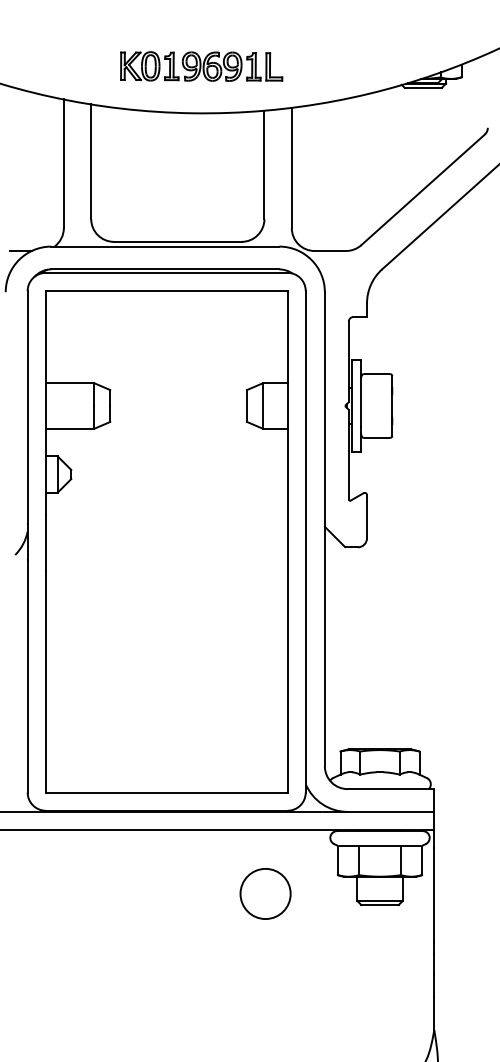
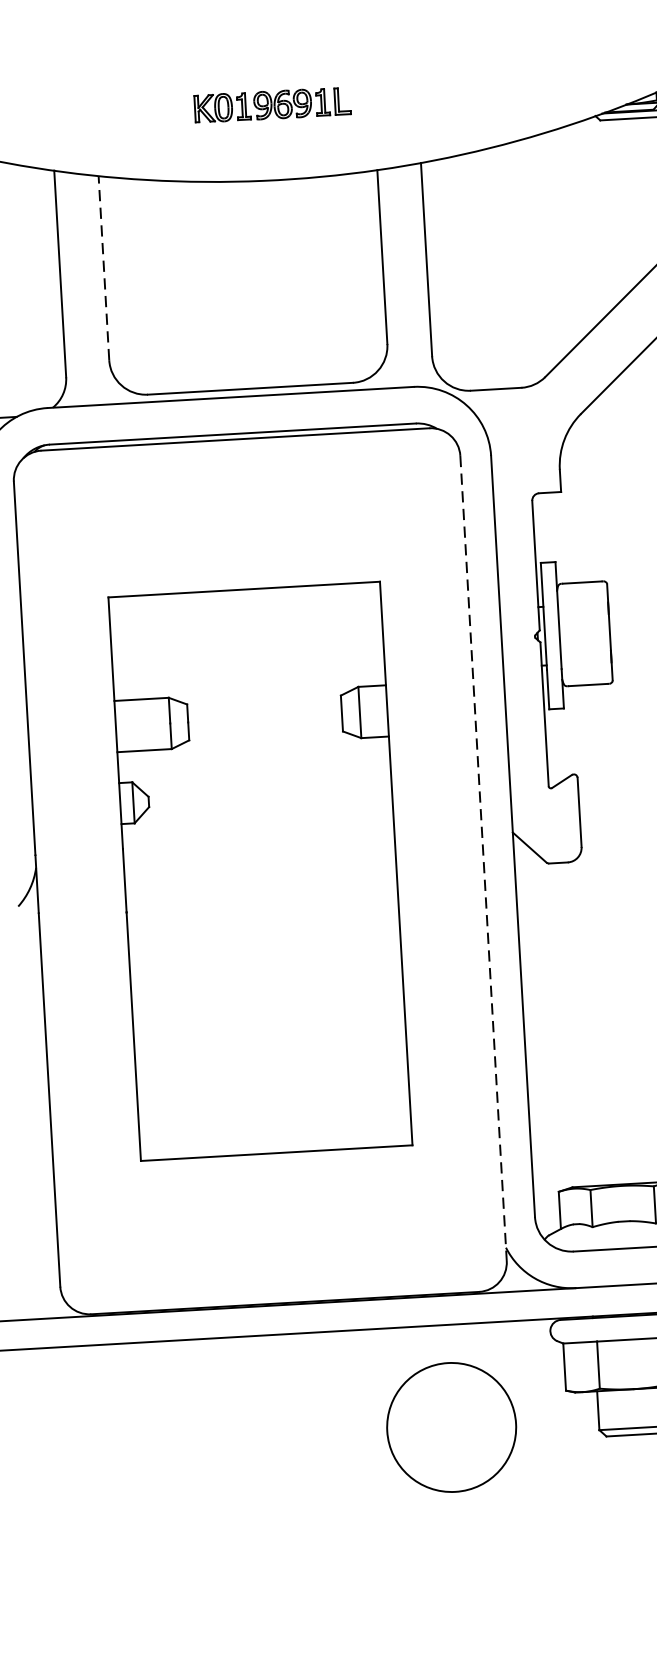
part: (201, 66) -> (272, 104), size x0.6
line: (91, 161) -> (104, 267), solid -> dashed
part: (166, 541) -> (259, 870), size x0.7
line: (305, 541) -> (483, 857), solid -> dashed
circle: (265, 893) -> (451, 1426), size x1.6

